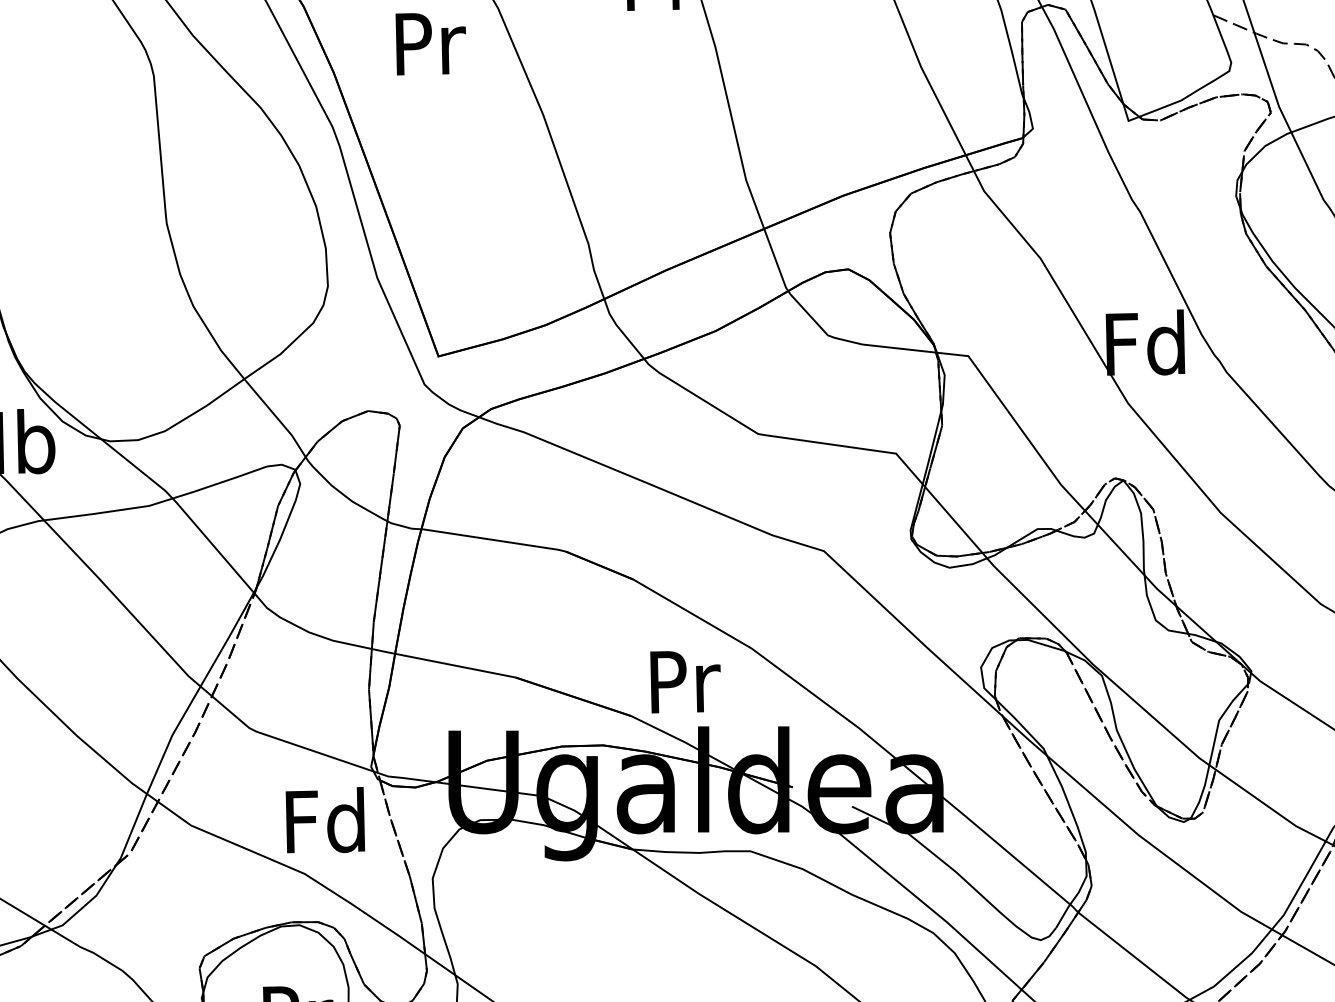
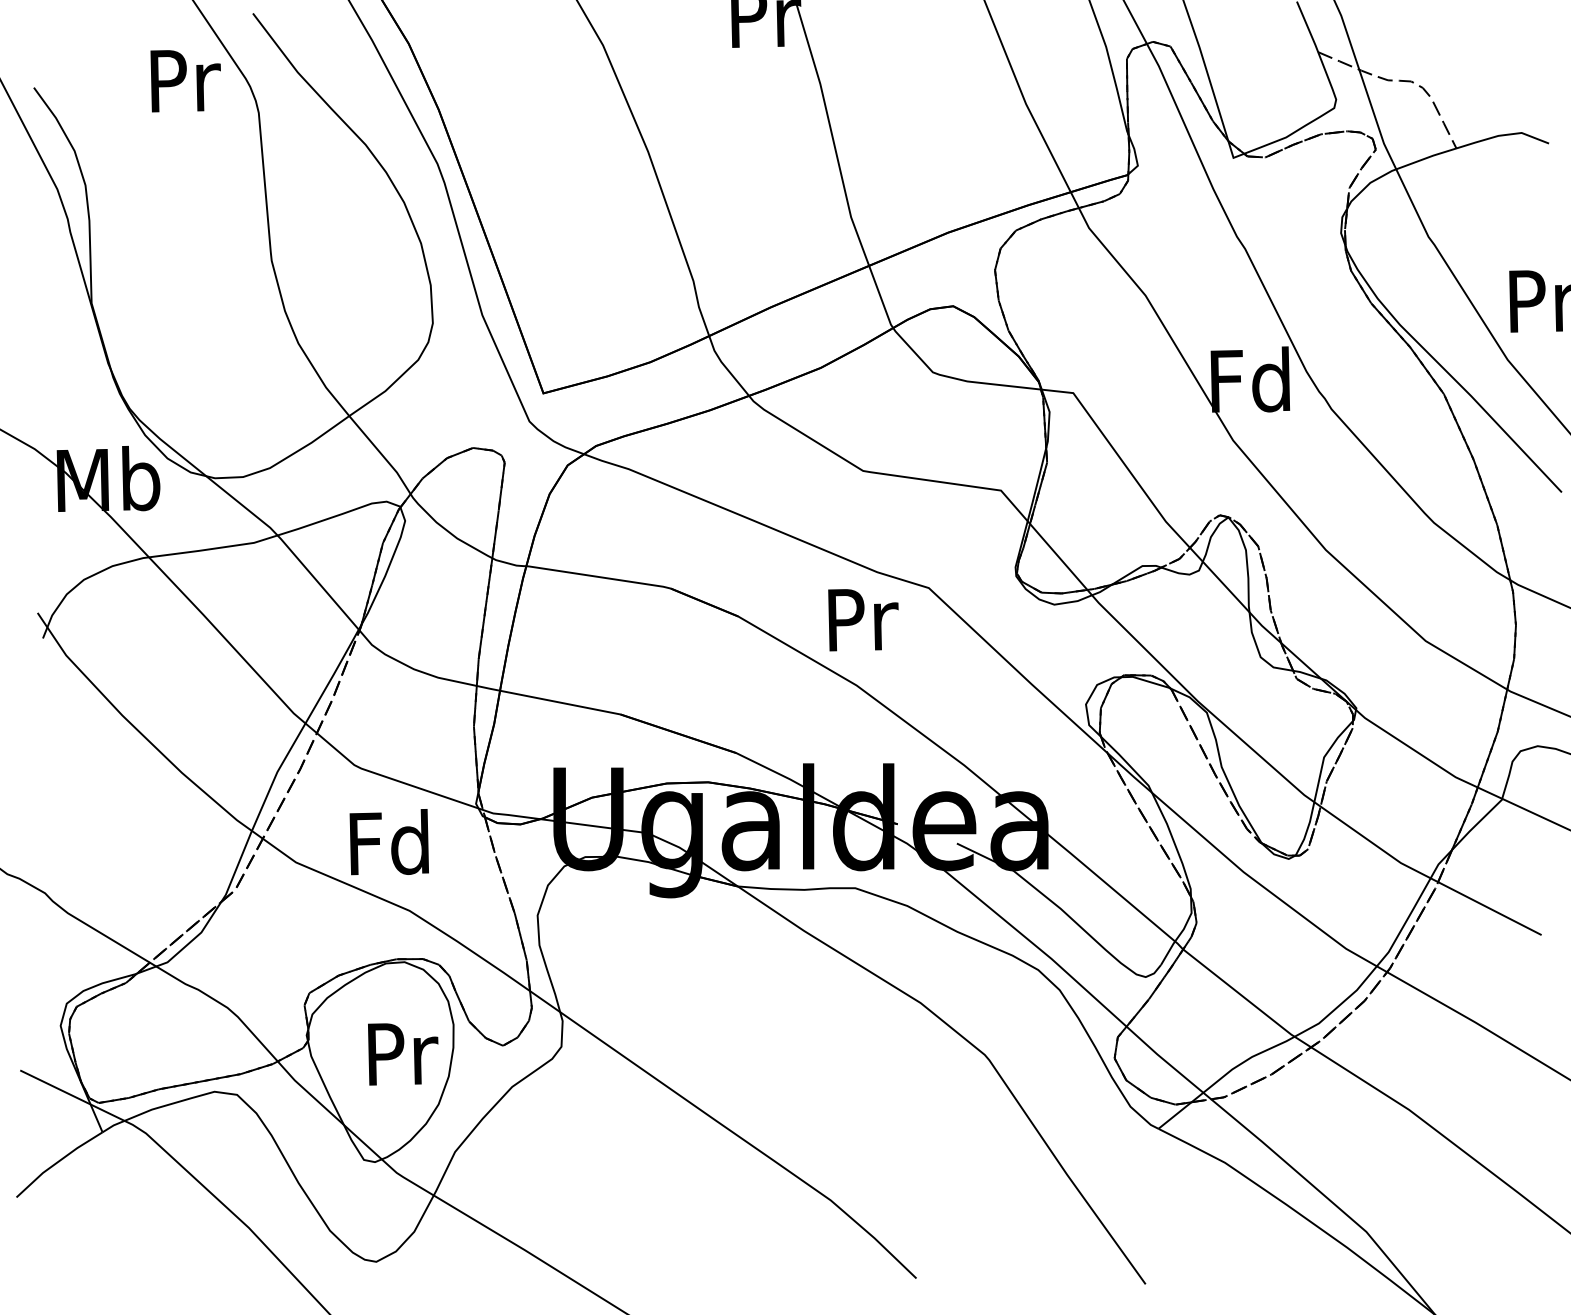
text: (430, 44) -> (185, 81), moved
text: (685, 682) -> (863, 620), moved
text: (324, 820) -> (388, 842), moved

